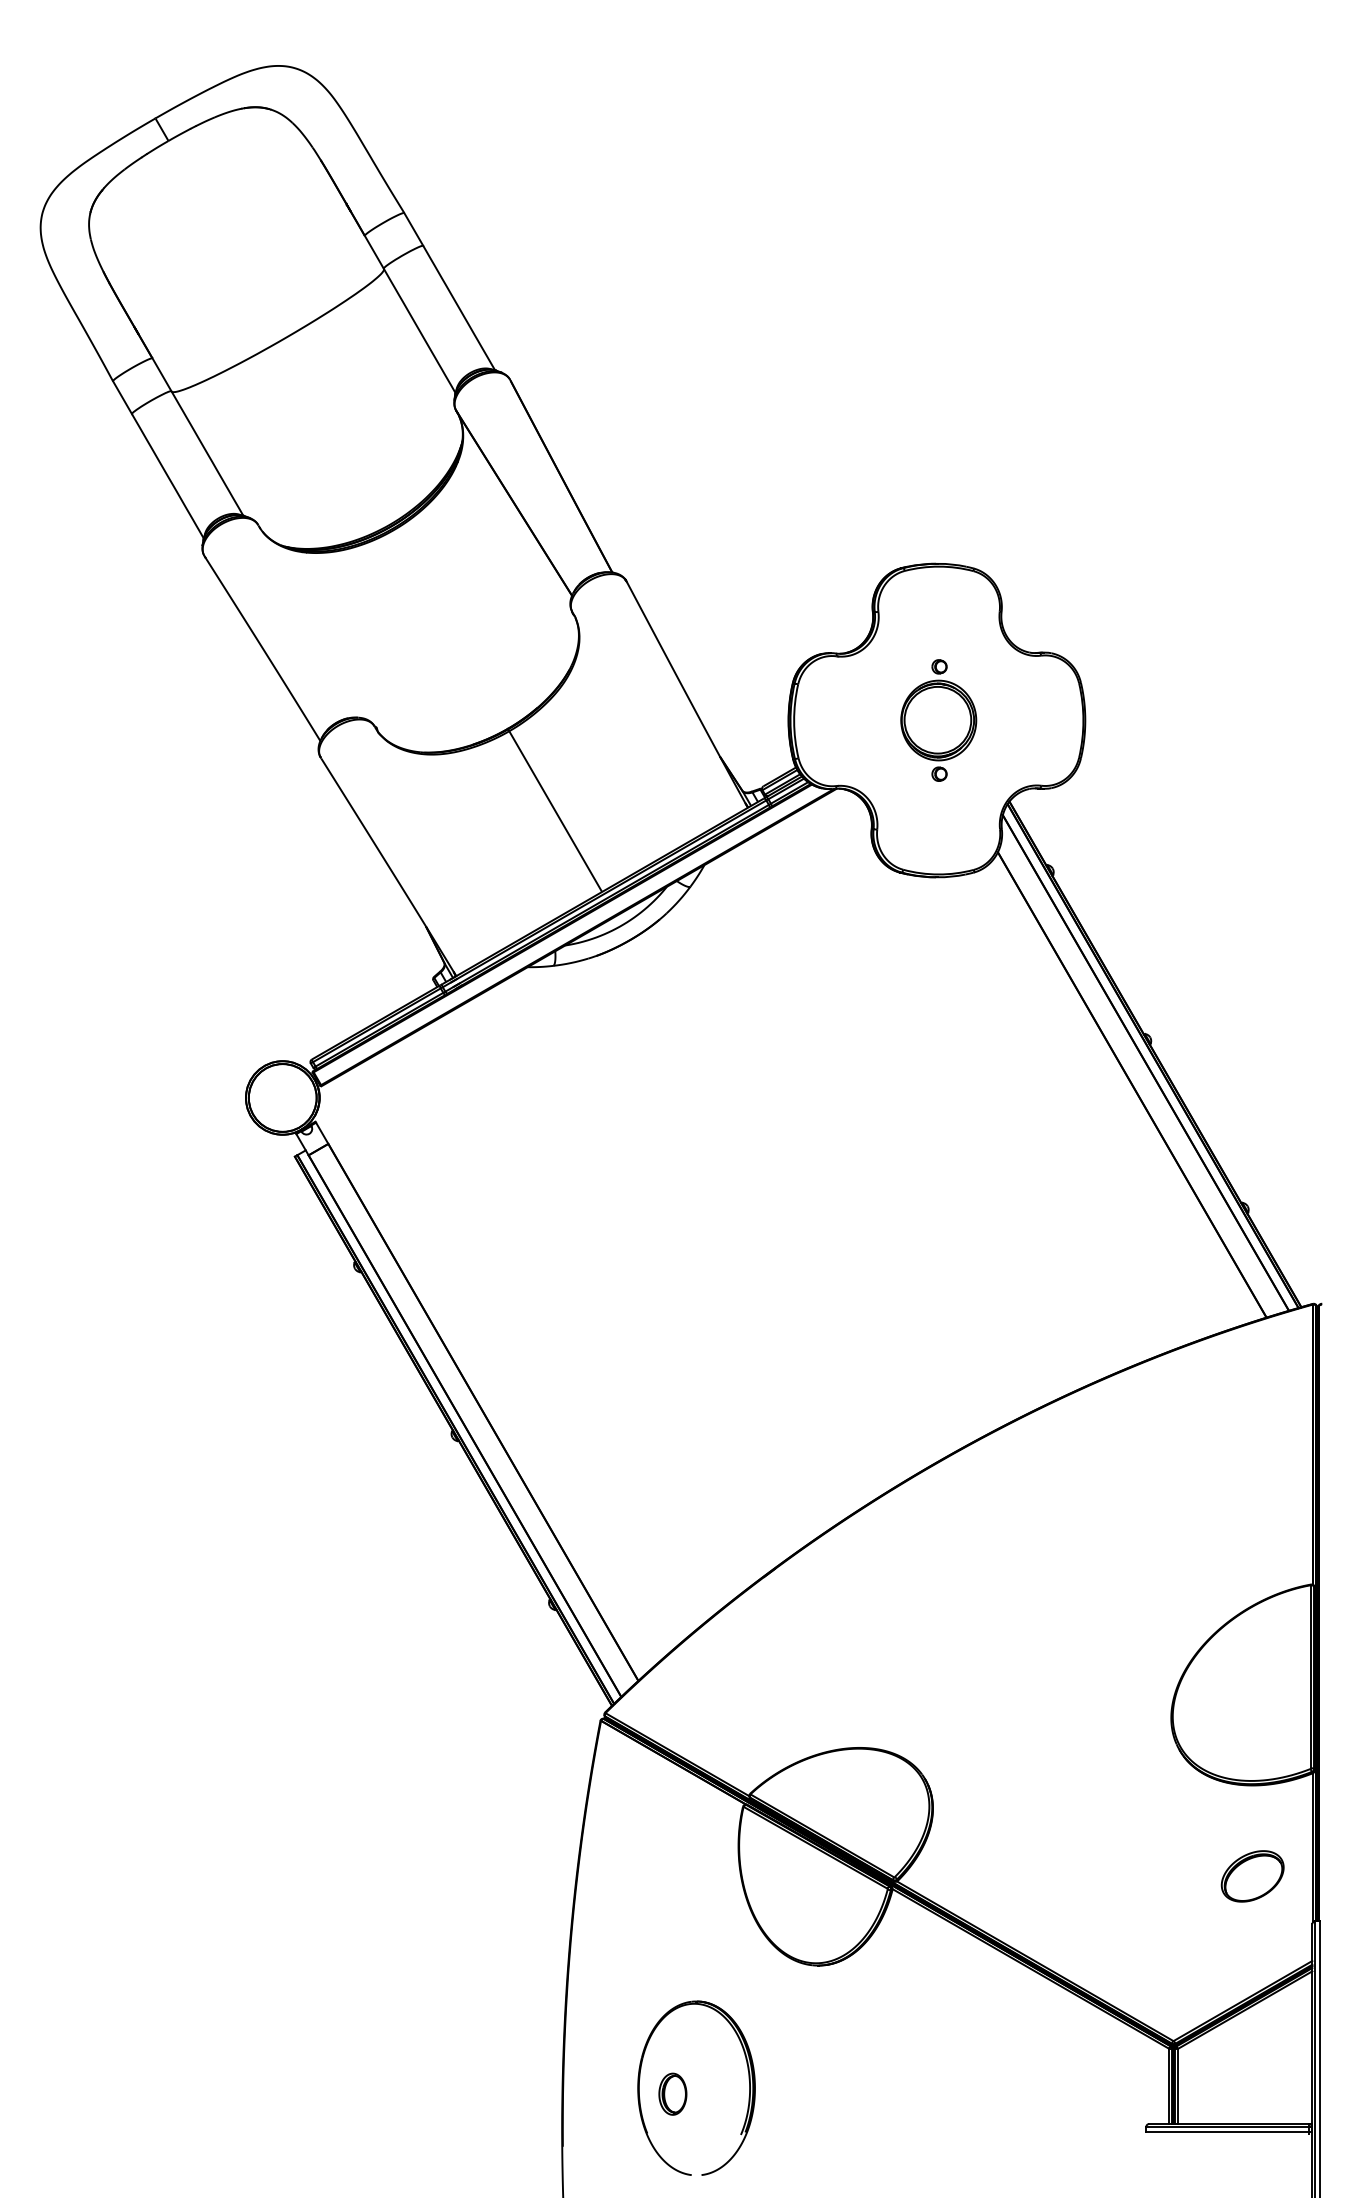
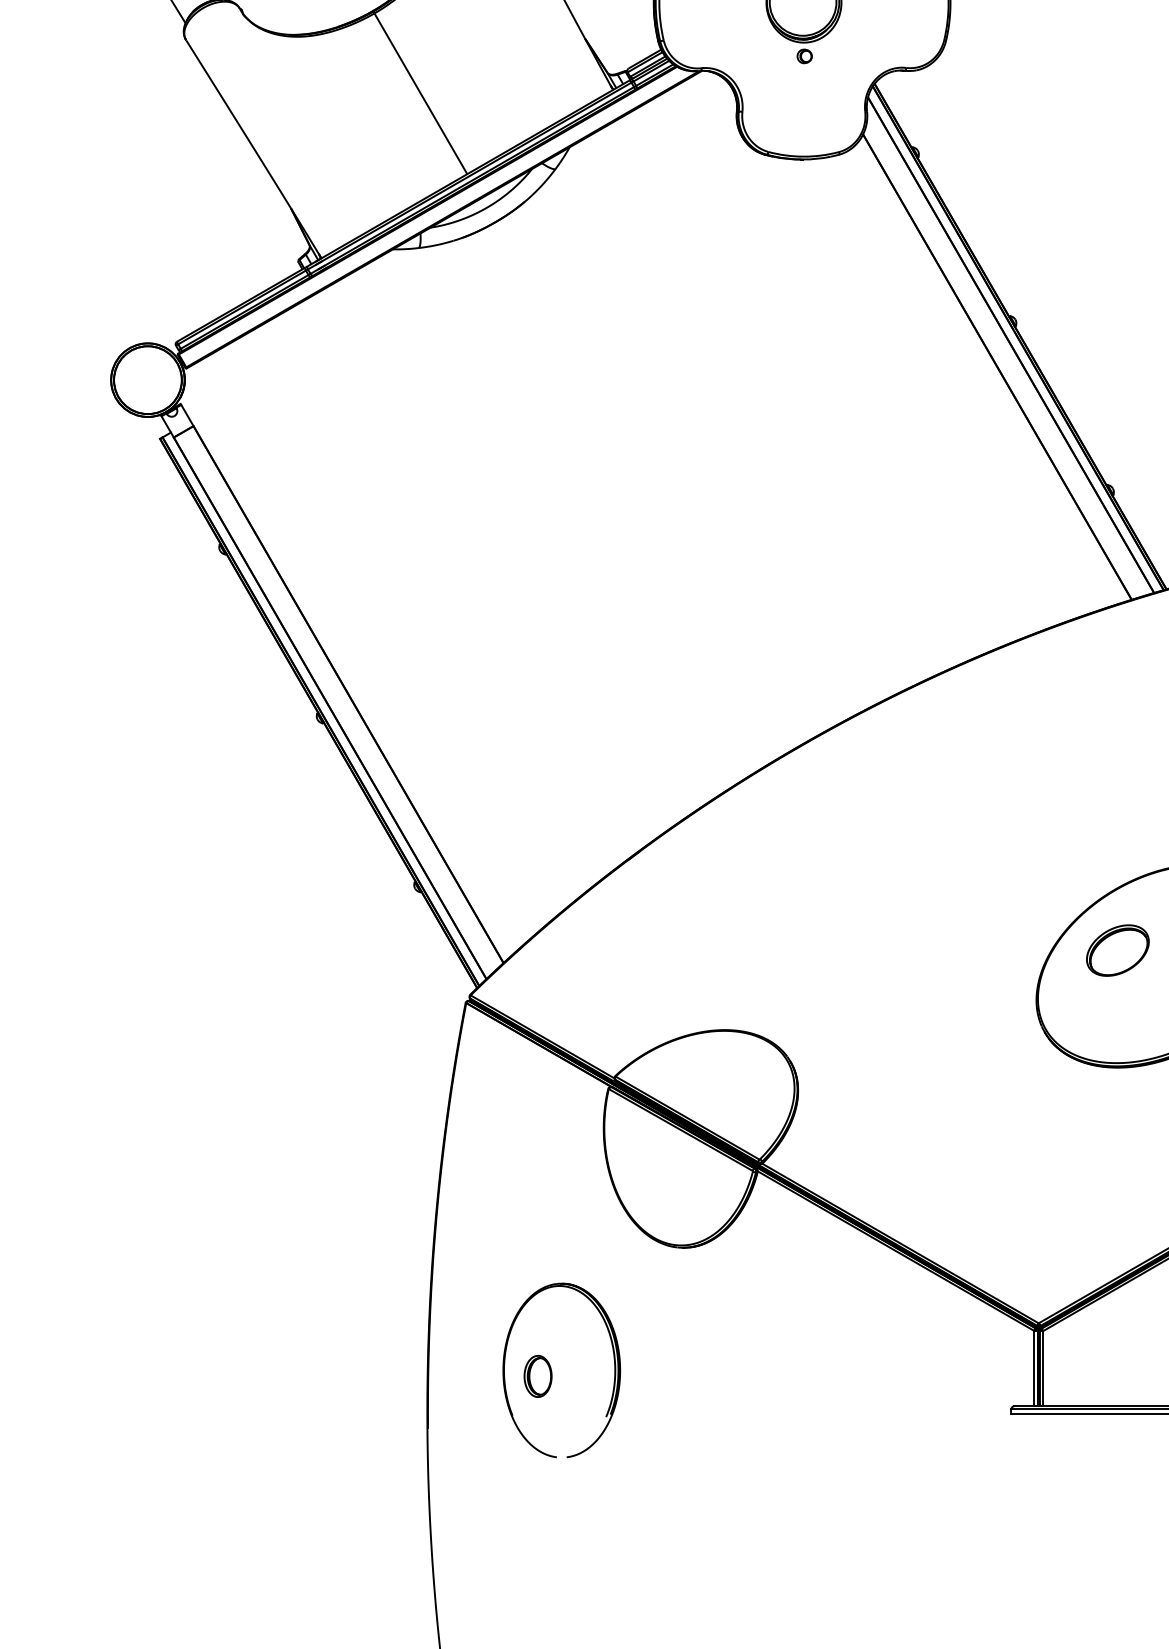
part: (1252, 1876) -> (1117, 950), moved

